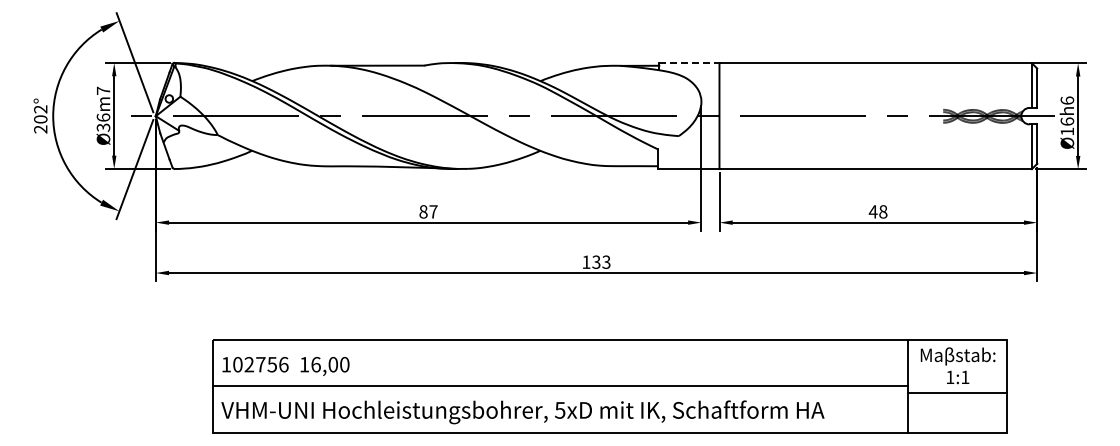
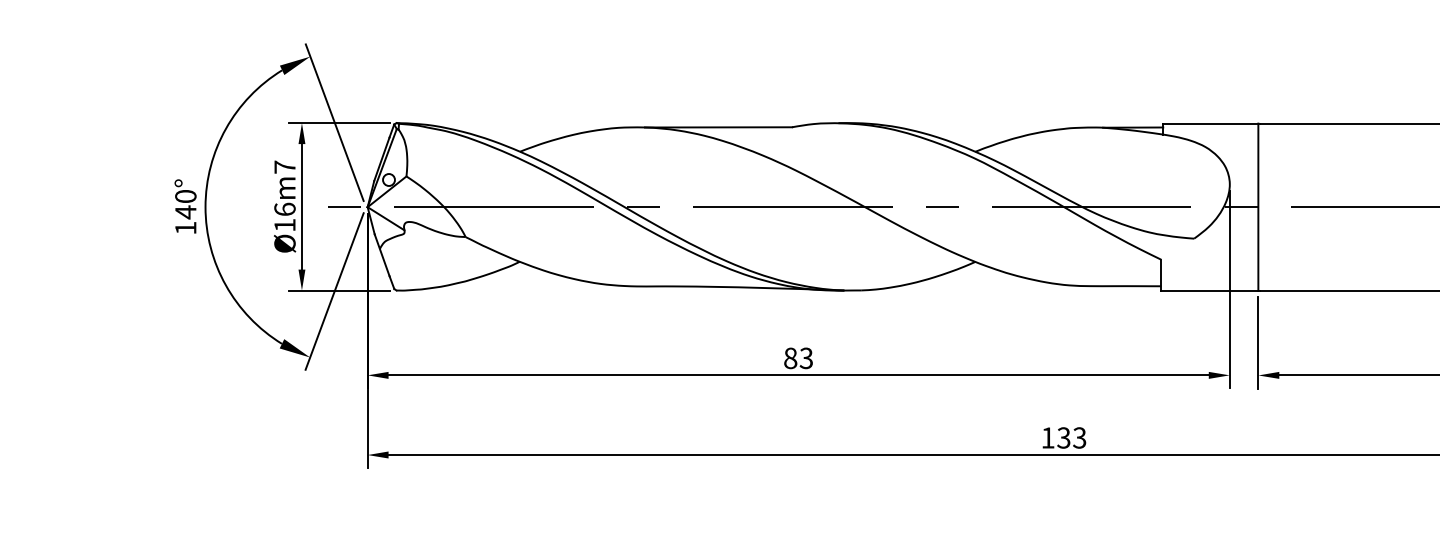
line: (690, 63) -> (1212, 123), dashed -> solid
text: (40, 119) -> (185, 212), 202° -> 140°
text: (103, 127) -> (284, 225), Ø36m7 -> Ø16m7
text: (433, 211) -> (806, 357), 87 -> 83

